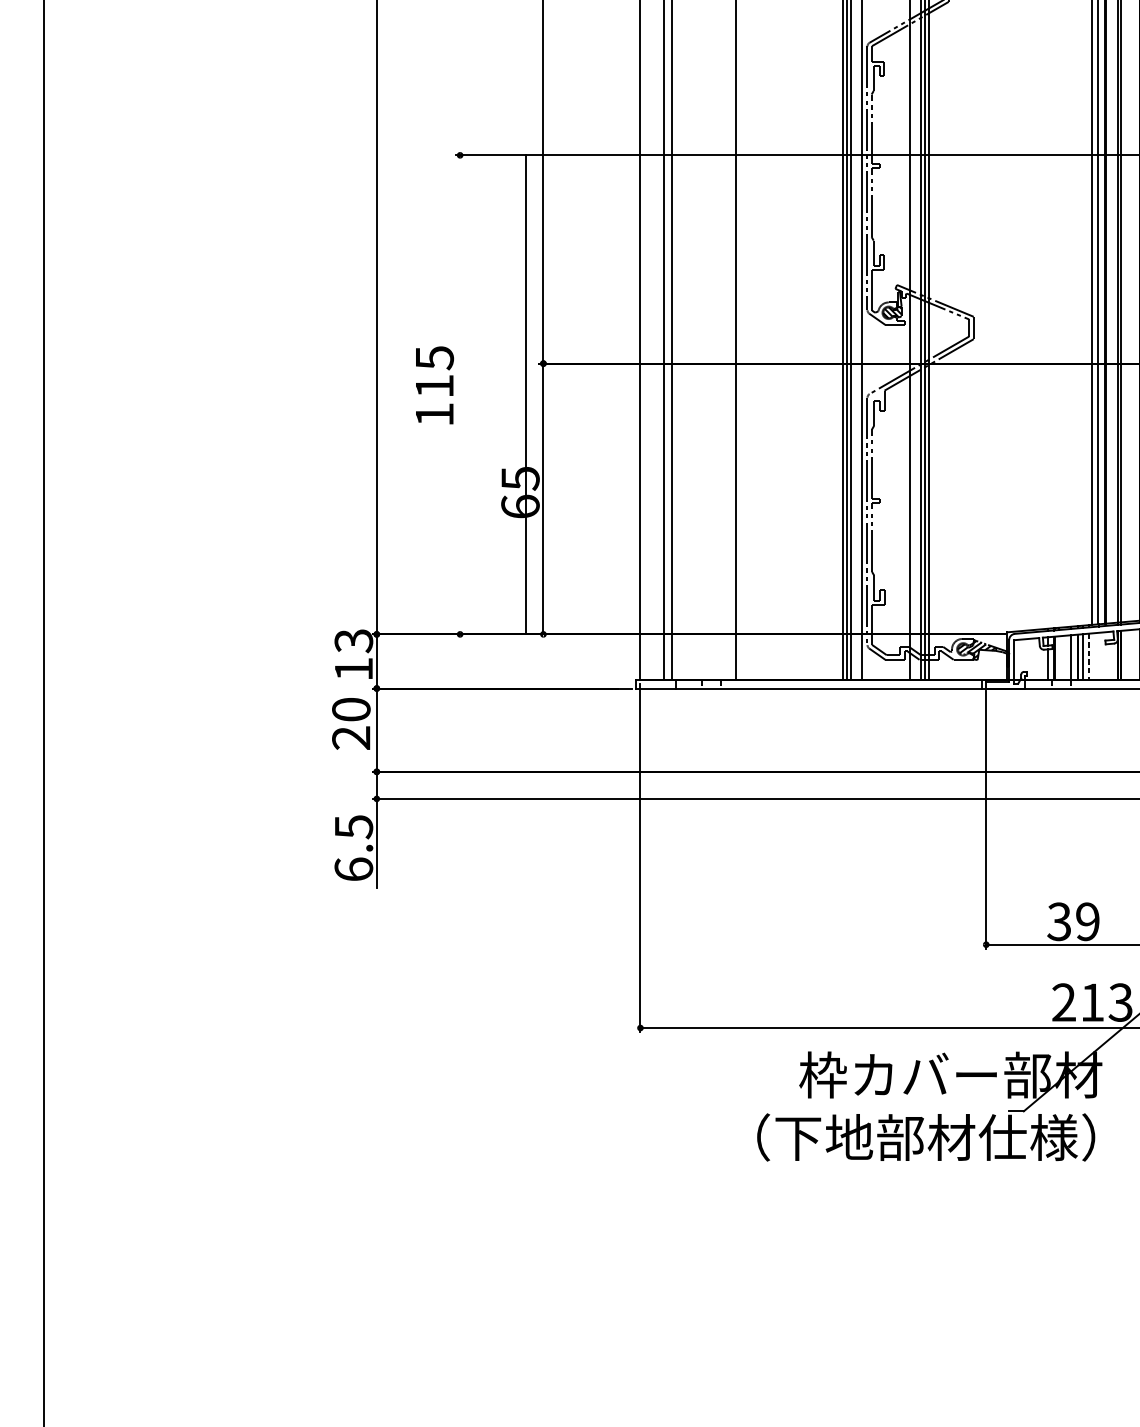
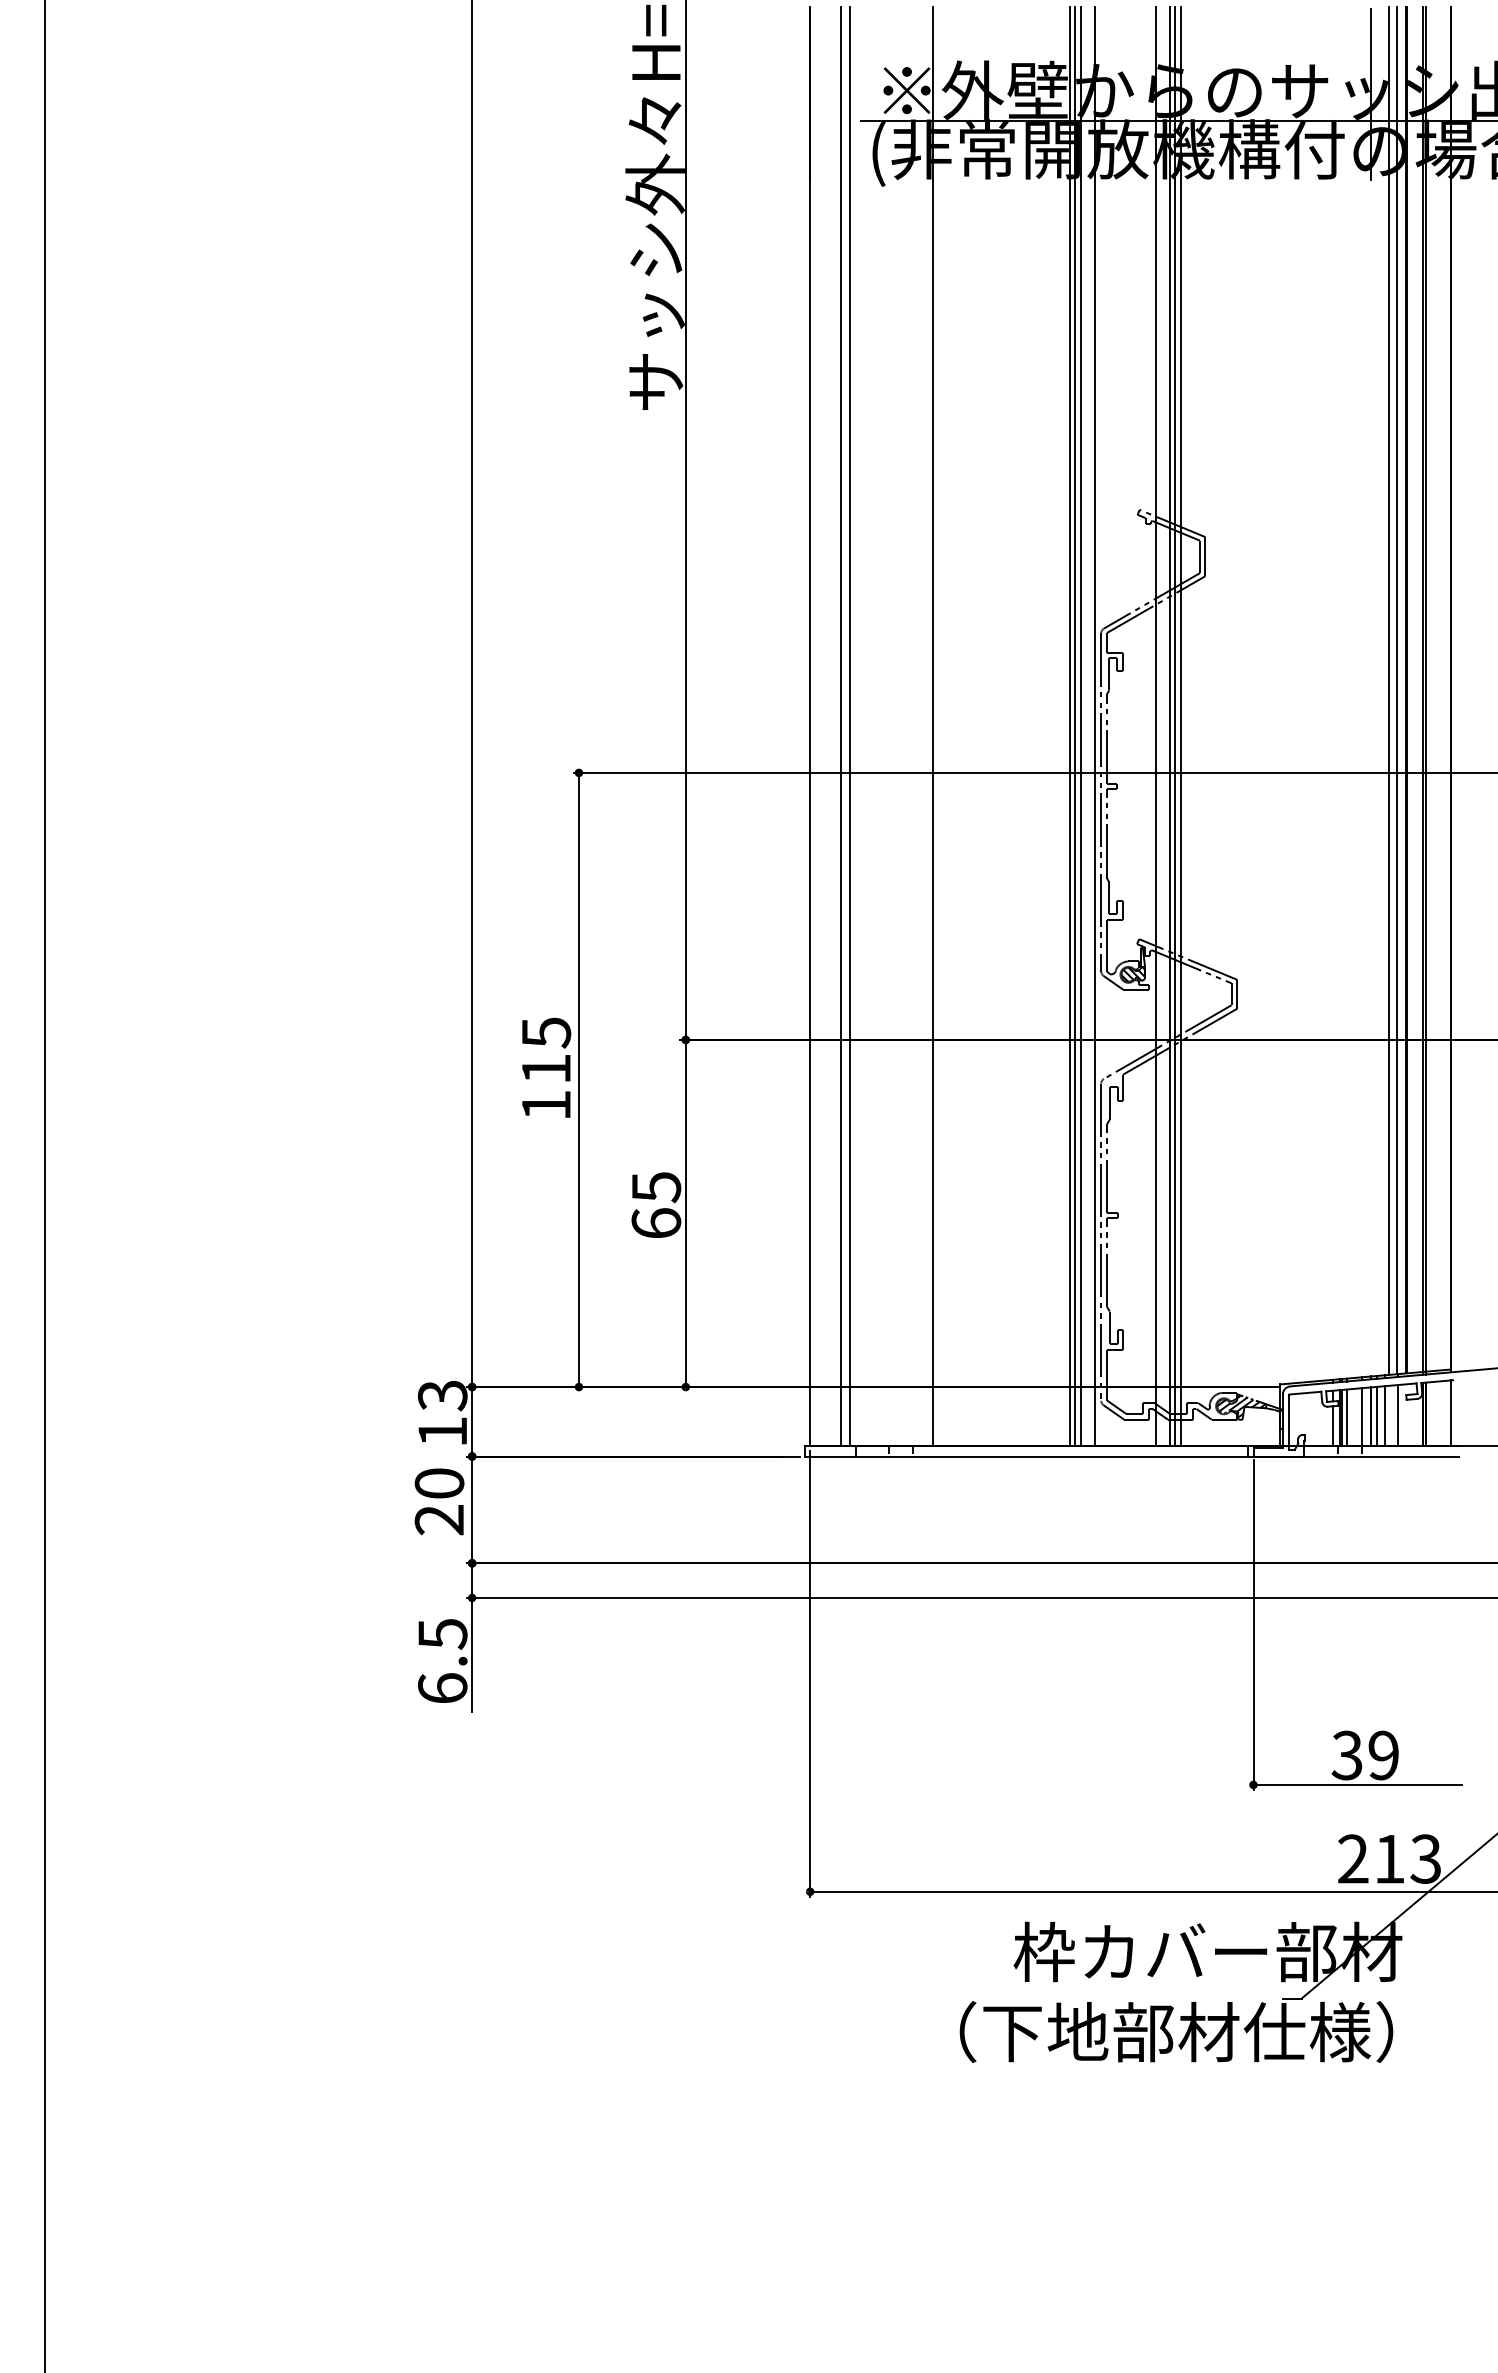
line: (525, 394) -> (578, 1079), moved
line: (1098, 656) -> (1397, 1415), added
line: (1089, 657) -> (1385, 1416), dashed -> solid
line: (1058, 658) -> (1346, 1417), added

